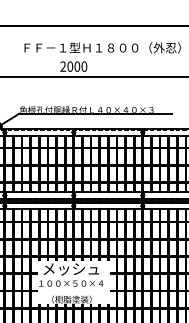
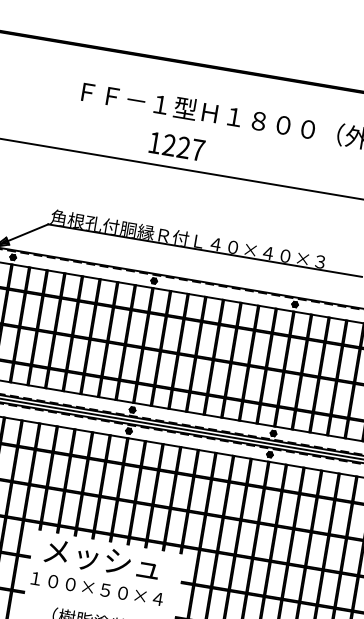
text: (73, 66) -> (176, 146), 2000 -> 1227

